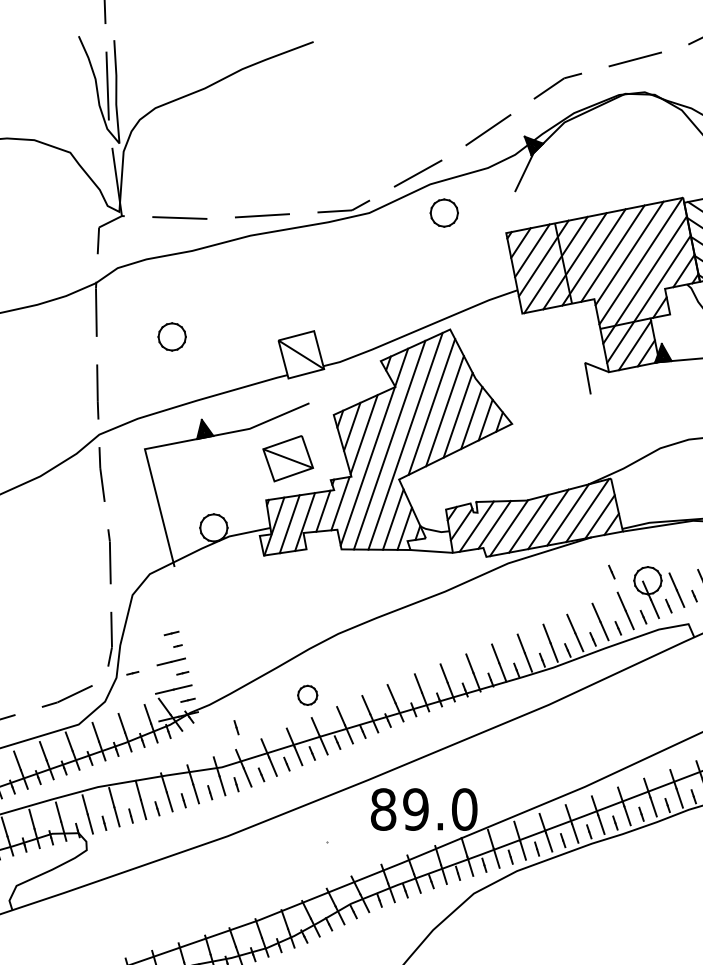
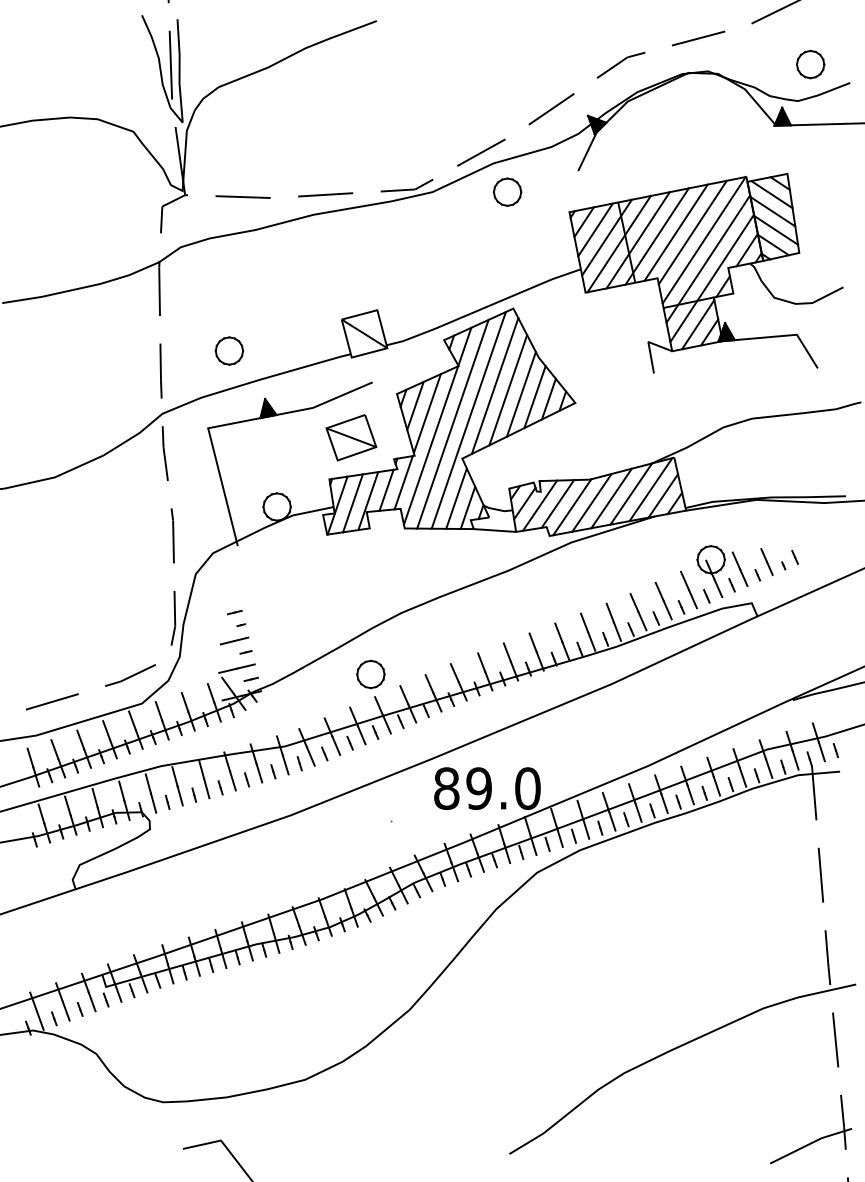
part: (172, 336) -> (229, 350), moved
line: (611, 571) -> (674, 550), removed
line: (132, 673) -> (195, 652), removed
part: (307, 695) -> (370, 674), size x1.43
line: (236, 727) -> (299, 706), removed

